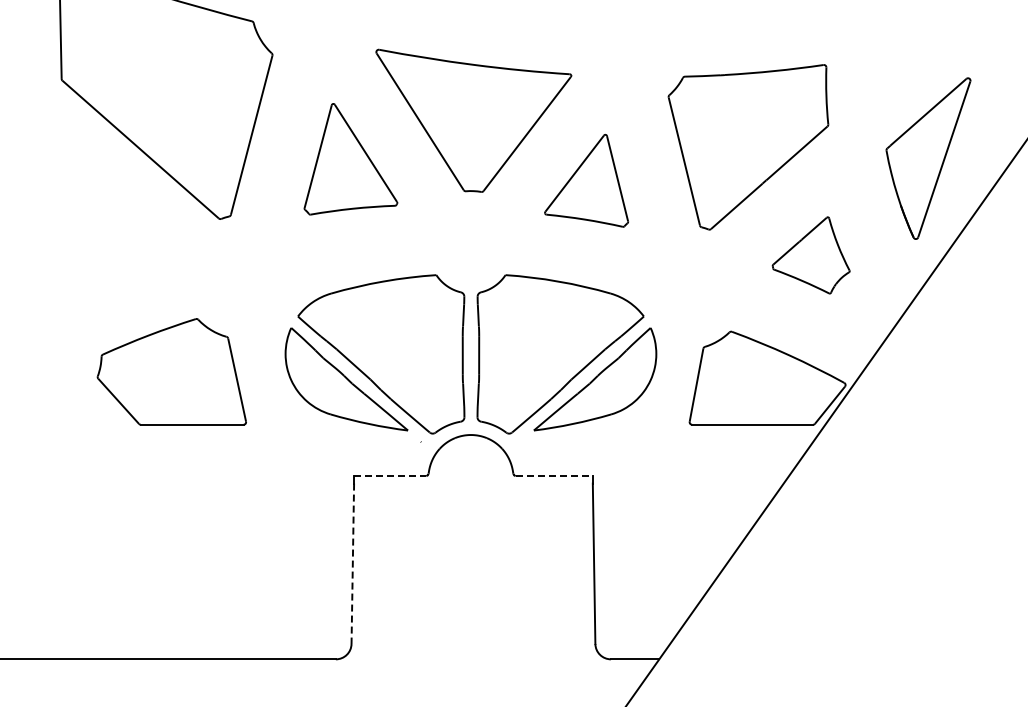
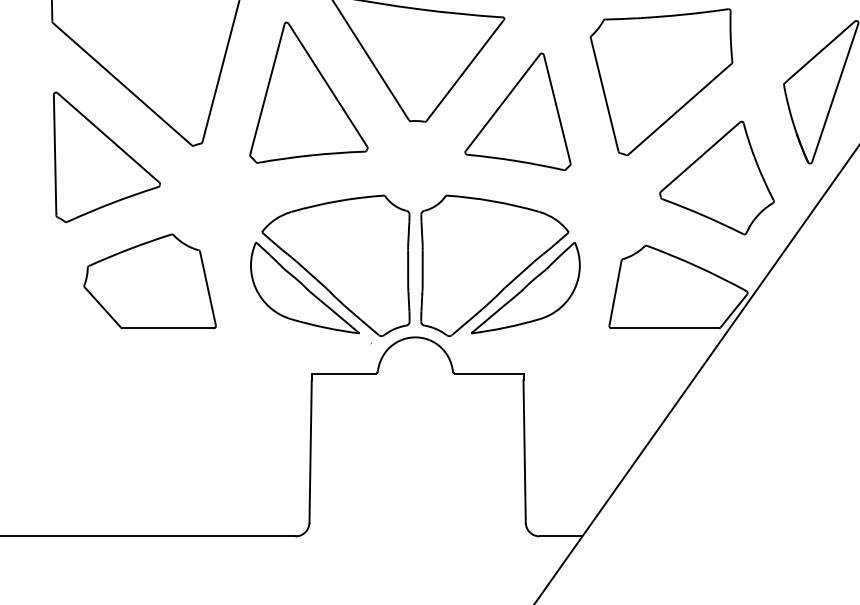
part: (350, 159) -> (308, 93), size x1.43
part: (586, 180) -> (517, 111), size x1.43
part: (122, 231) -> (106, 156), added
part: (811, 255) -> (717, 178), size x1.67
line: (390, 476) -> (344, 374), dashed -> solid
line: (554, 476) -> (489, 374), dashed -> solid
line: (352, 564) -> (310, 452), dashed -> solid

